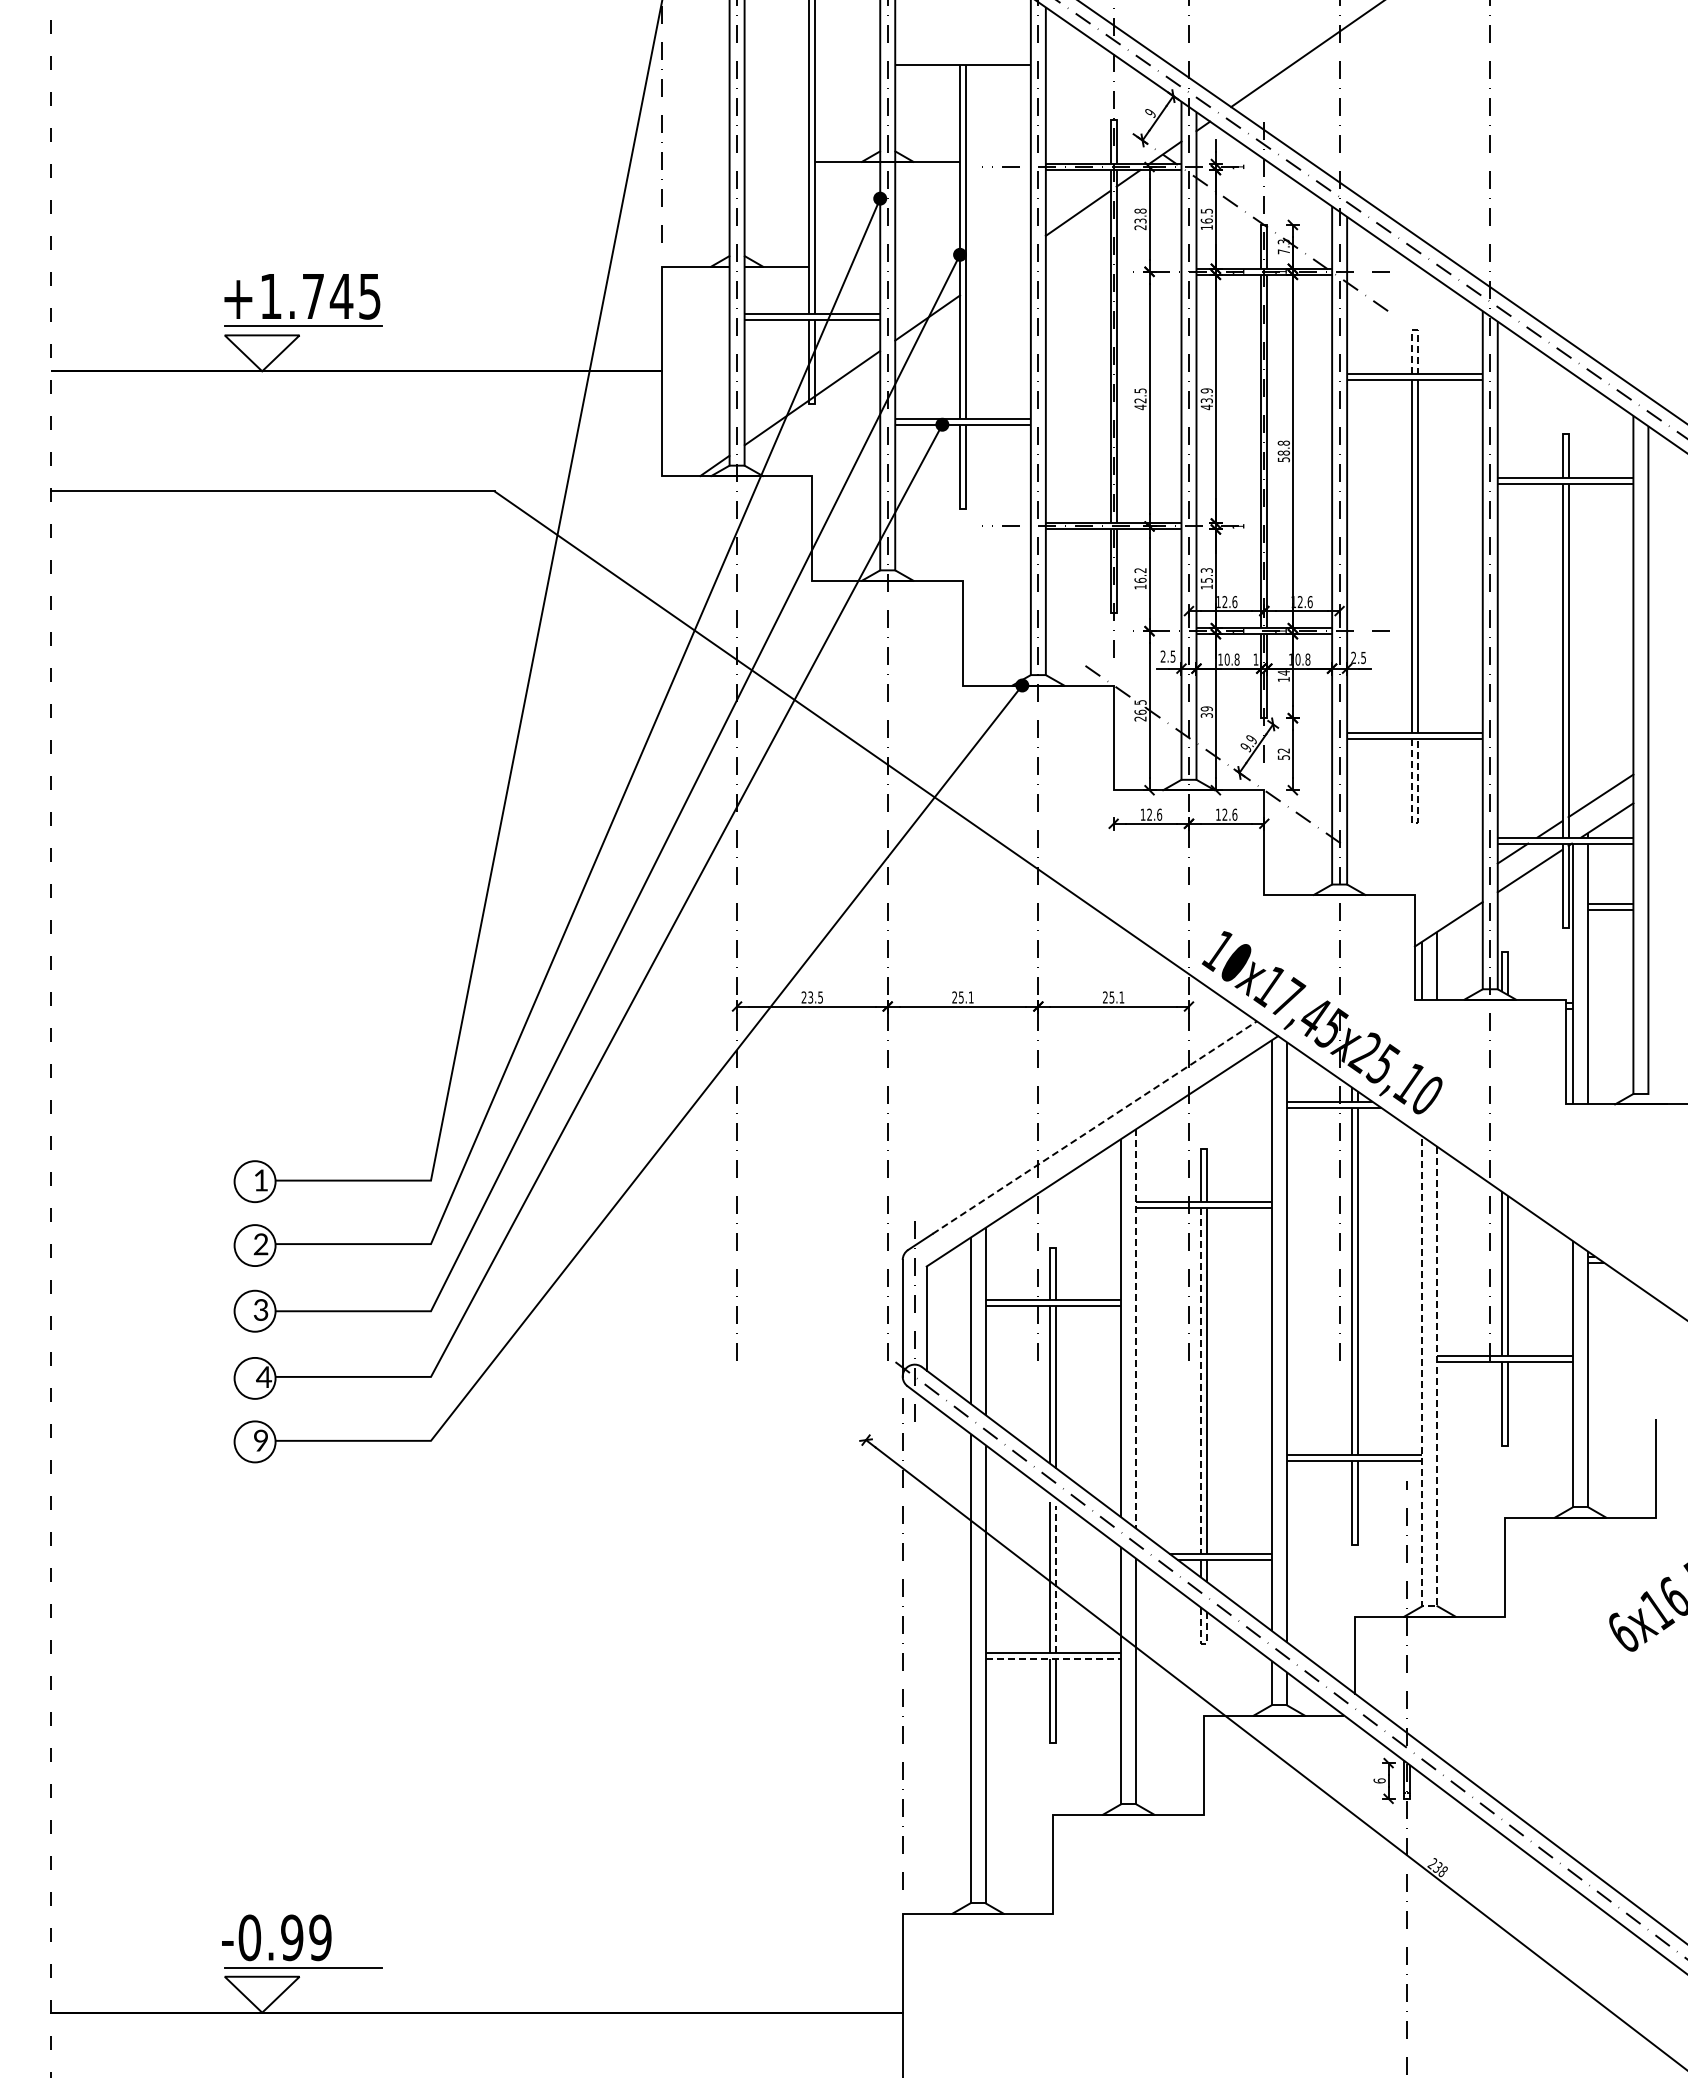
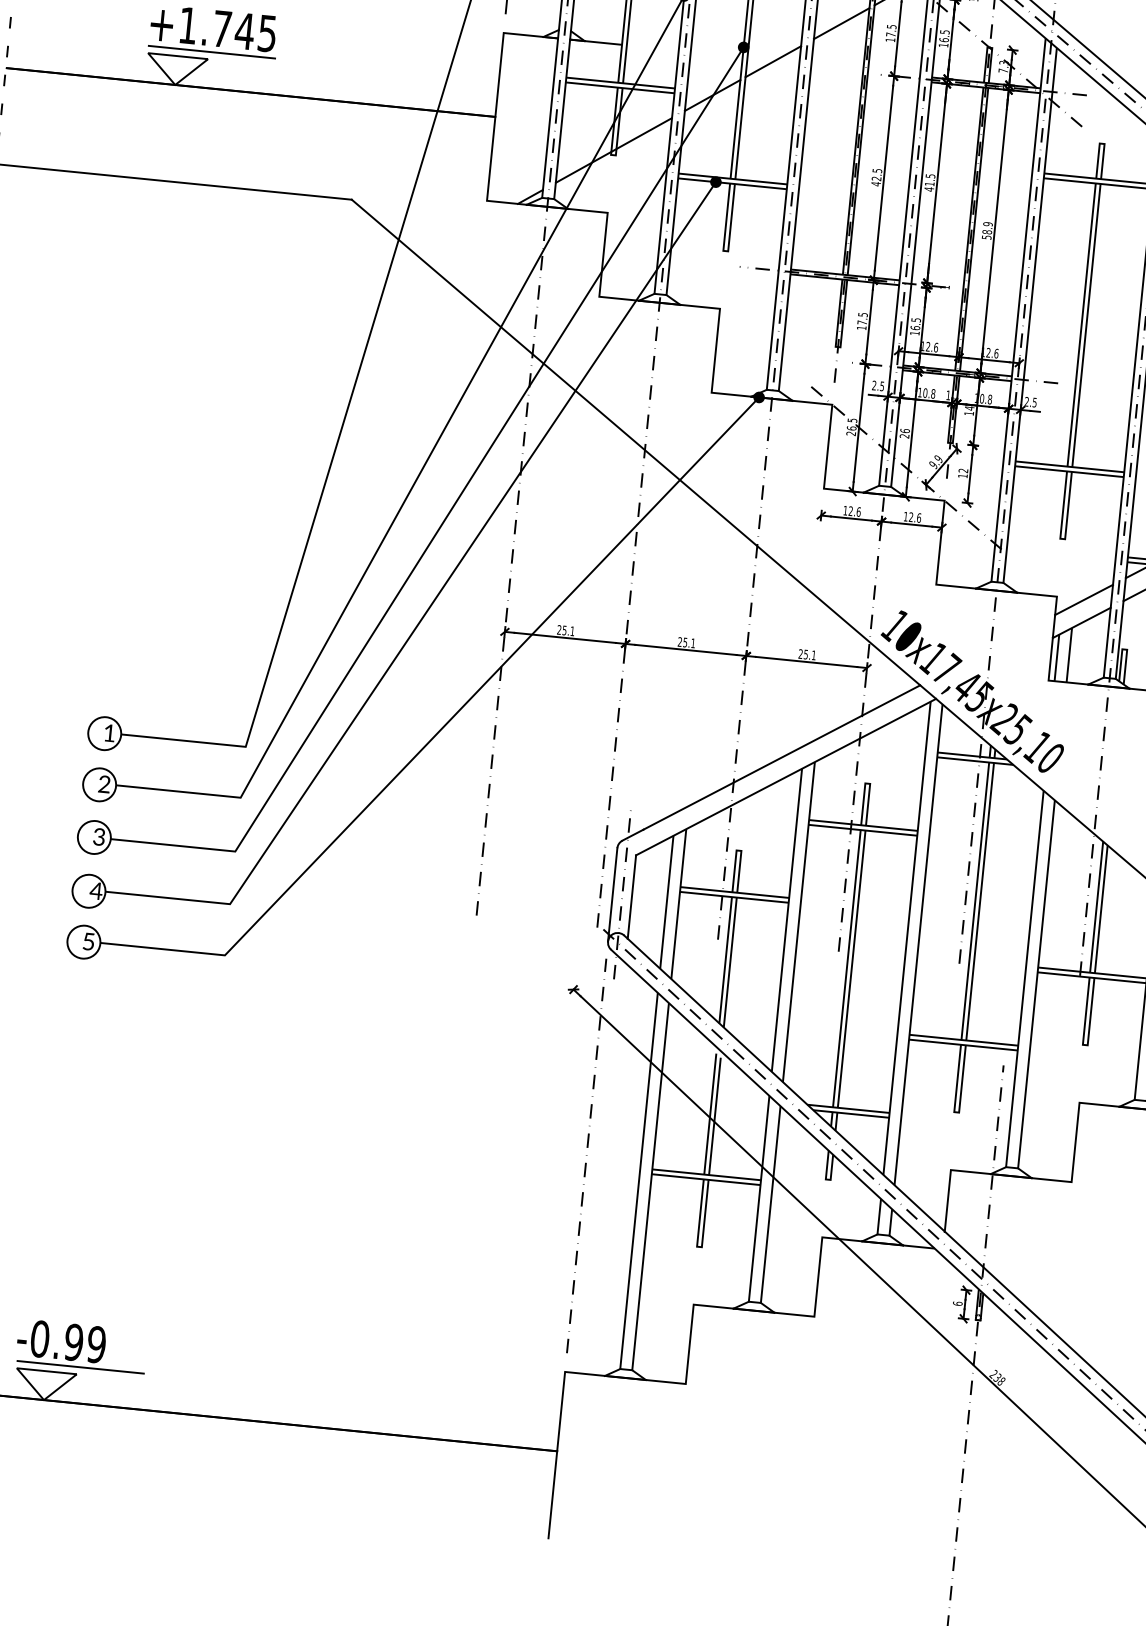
text: (1140, 219) -> (891, 33), 23.8 -> 17.5
line: (998, 268) -> (773, 61), added
line: (1415, 329) -> (1102, 143), dashed -> solid
text: (1206, 395) -> (929, 179), 43.9 -> 41.5
text: (1283, 442) -> (987, 223), 58.8 -> 58.9
text: (1140, 575) -> (862, 318), 16.2 -> 17.5
text: (1206, 575) -> (915, 324), 15.3 -> 16.5
text: (1206, 711) -> (904, 433), 39 -> 26
text: (1283, 757) -> (962, 476), 52 -> 12
line: (1415, 822) -> (1063, 538), dashed -> solid
line: (1448, 895) -> (1083, 599), added
text: (815, 997) -> (568, 630), 23.5 -> 25.1
line: (1094, 1127) -> (781, 757), dashed -> solid
line: (1136, 1328) -> (799, 921), dashed -> solid
line: (1201, 1381) -> (847, 969), dashed -> solid
text: (260, 1440) -> (88, 941), 9 -> 5
line: (1056, 1578) -> (715, 1115), dashed -> solid
line: (1425, 1606) -> (1008, 1167), dashed -> solid
line: (1202, 1643) -> (826, 1179), dashed -> solid
line: (1053, 1658) -> (706, 1179), dashed -> solid

